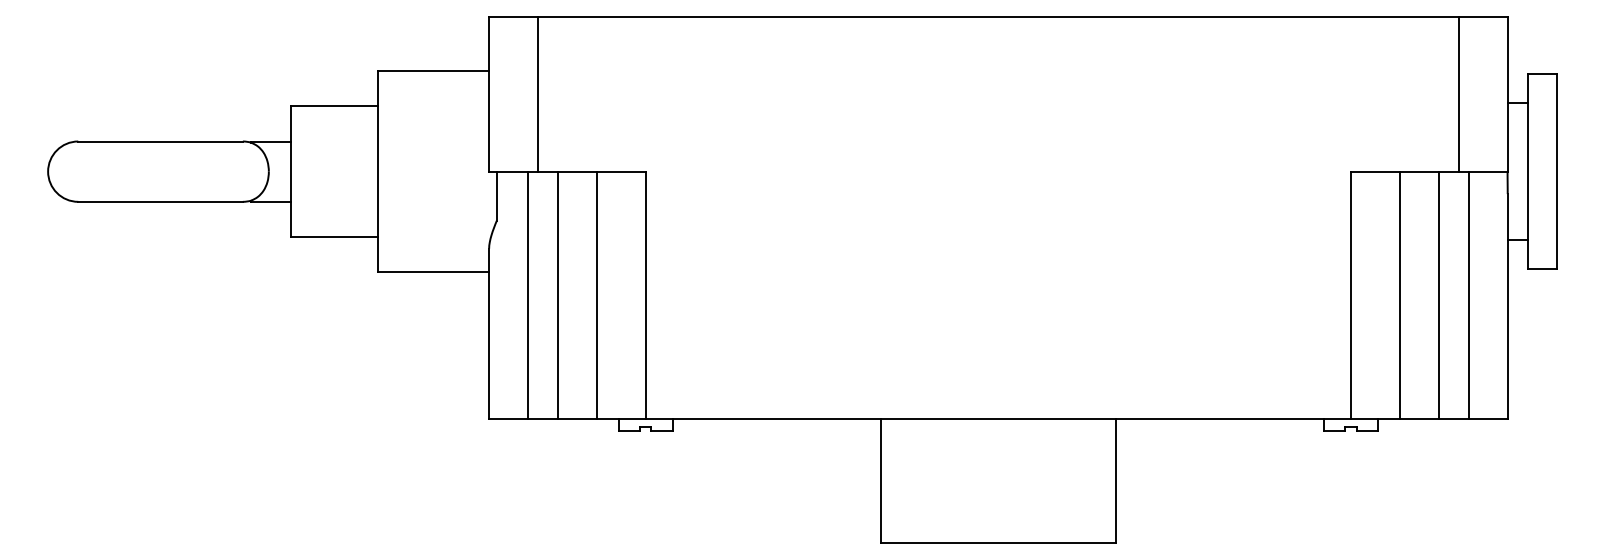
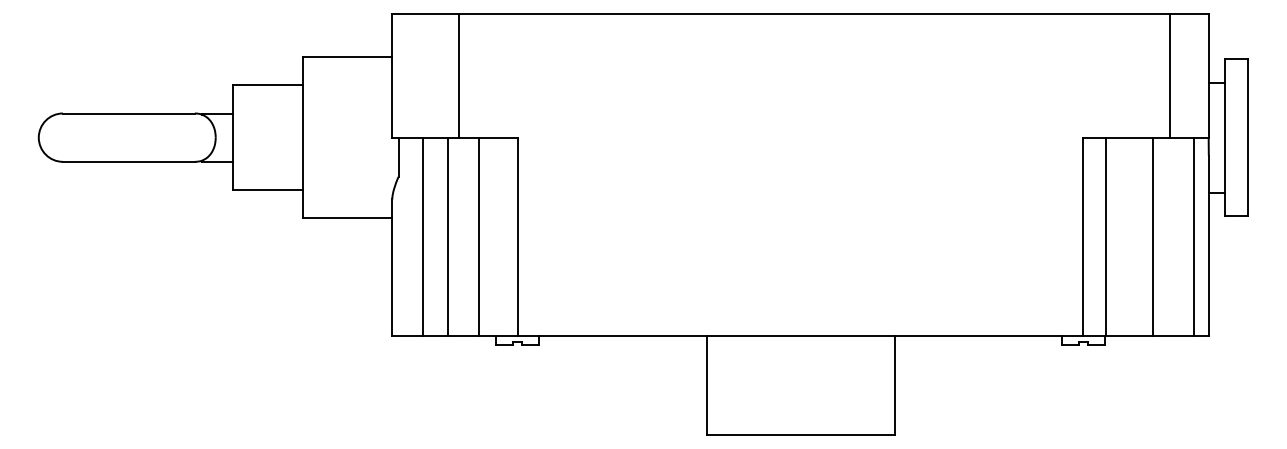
line: (537, 93) -> (459, 75), moved
line: (1399, 295) -> (1105, 236), moved
line: (1469, 295) -> (1194, 236), moved

